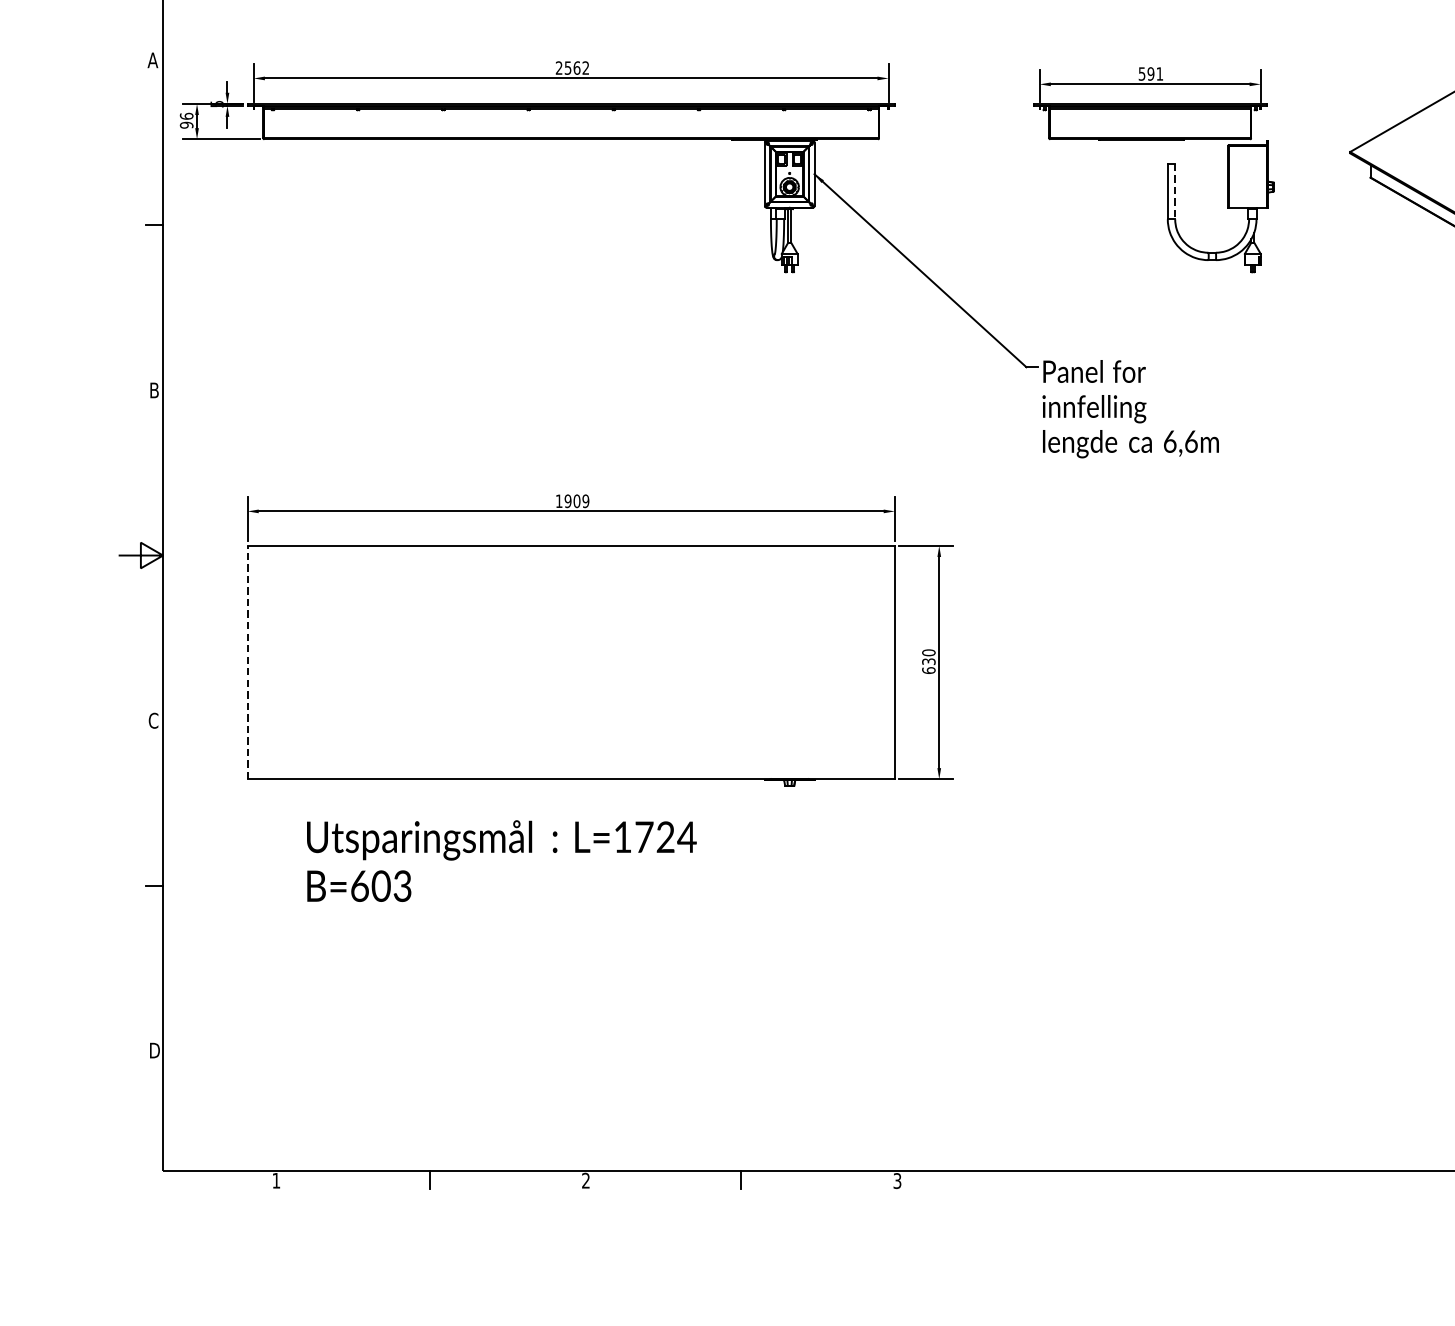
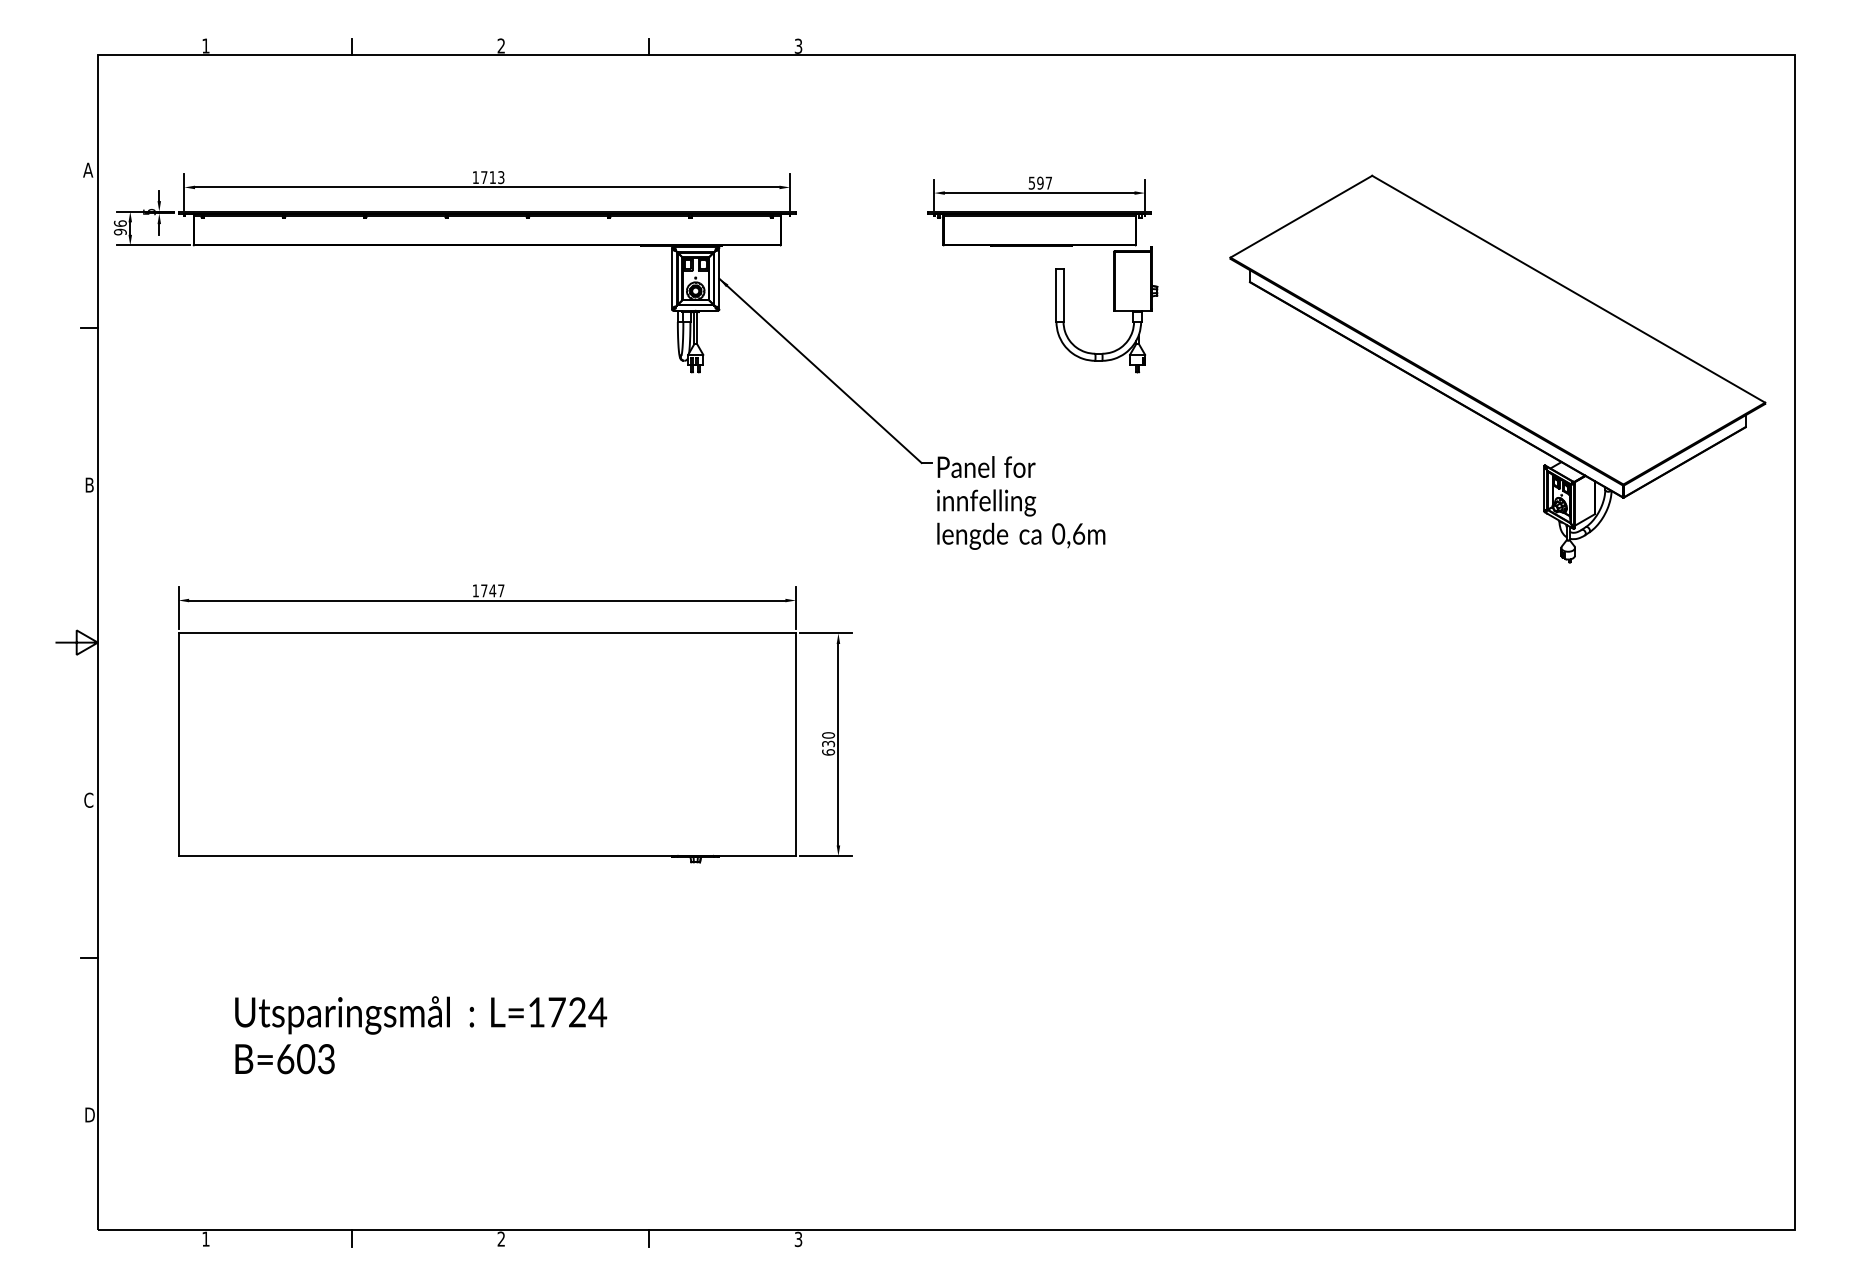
text: (572, 68) -> (488, 177), 2562 -> 1713
text: (1159, 73) -> (1048, 182), 591 -> 597
line: (1175, 191) -> (1063, 295), dashed -> solid
text: (1169, 441) -> (1058, 533), 6,6m -> 0,6m
text: (576, 500) -> (492, 590), 1909 -> 1747
line: (247, 662) -> (178, 744), dashed -> solid
text: (502, 861) -> (421, 1035), moved

